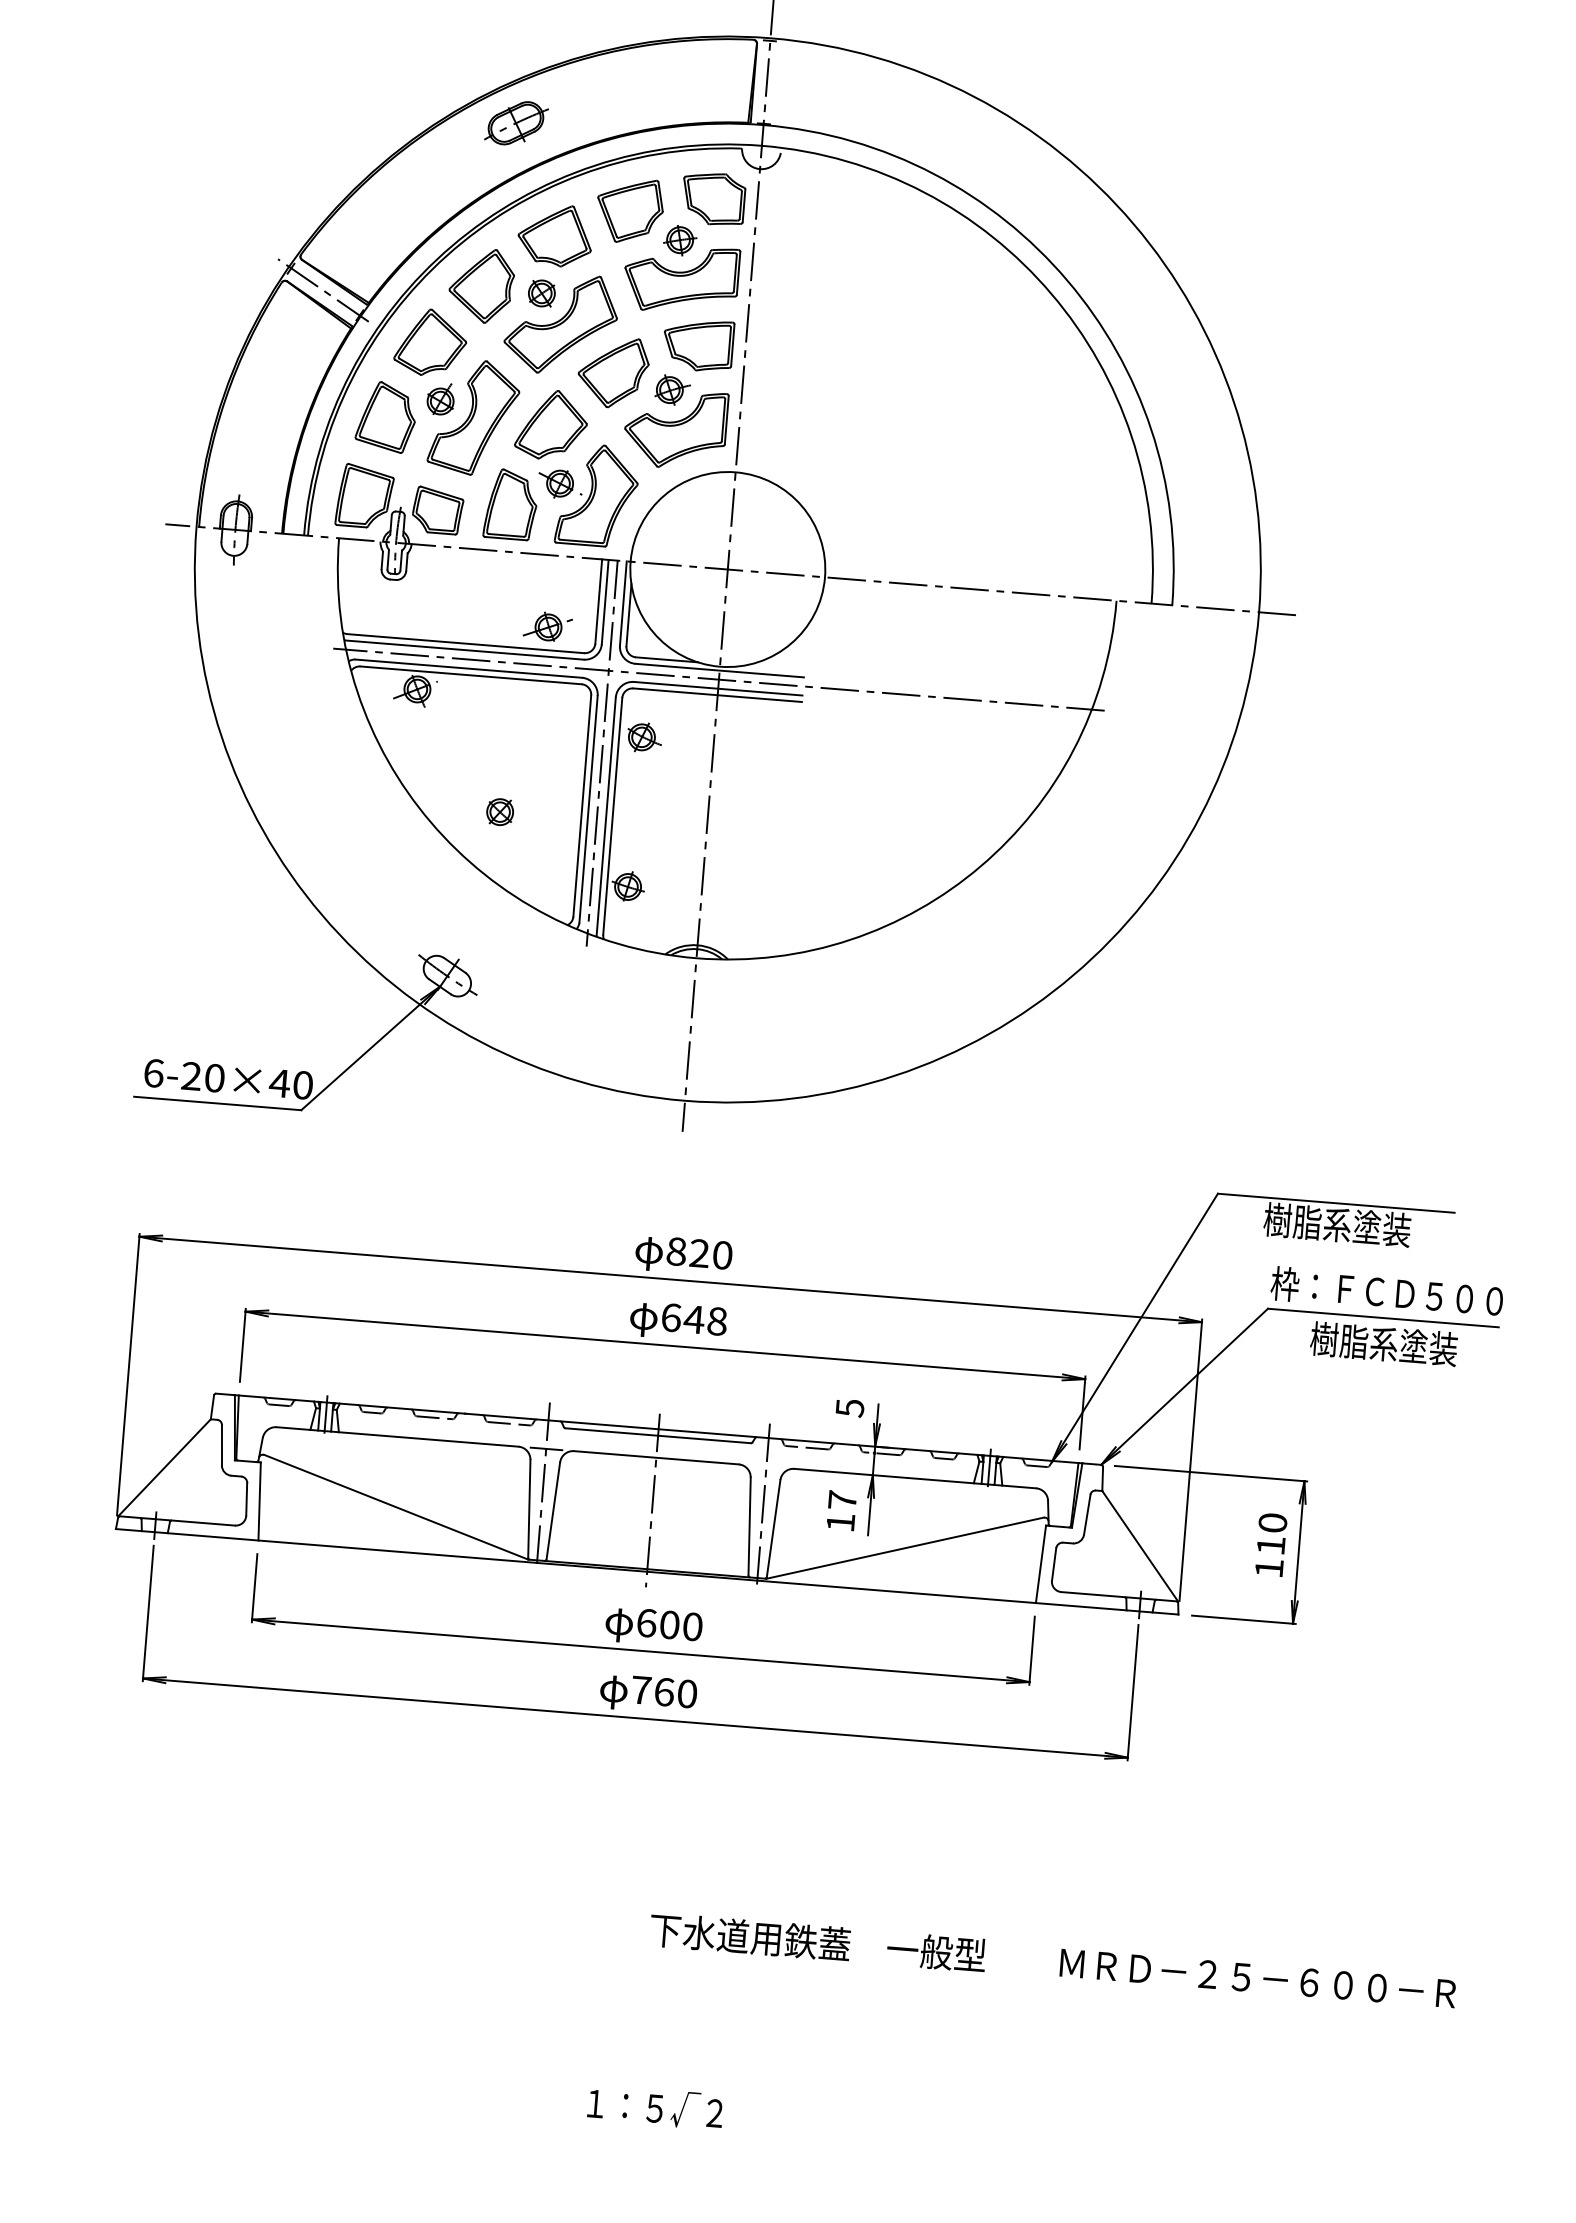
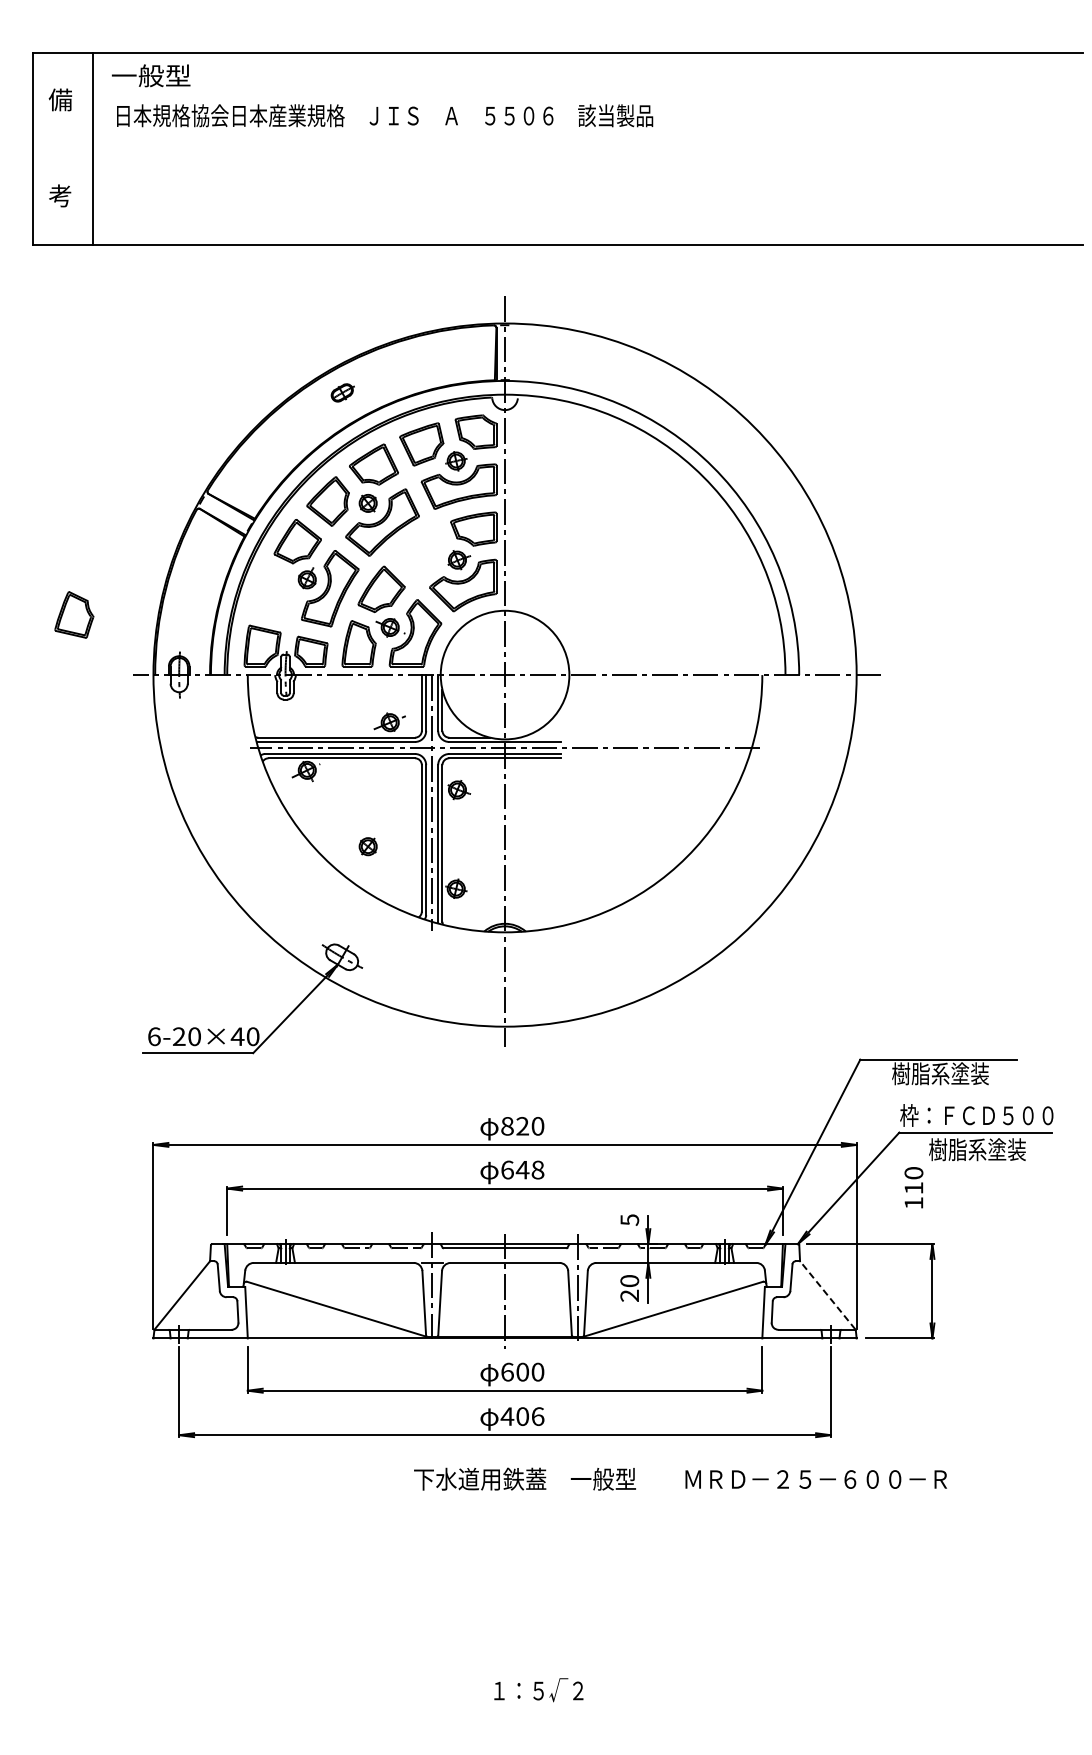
part: (516, 122) -> (342, 392), size x0.6
line: (322, 289) -> (223, 512), removed
part: (613, 372) -> (419, 551), removed
part: (386, 416) -> (74, 614), moved
text: (841, 1511) -> (629, 1288), 17 -> 20
text: (1270, 1544) -> (913, 1187), moved
line: (1139, 1546) -> (827, 1295), solid -> dashed
text: (664, 1691) -> (522, 1416), 760 -> 406
text: (1053, 1960) -> (680, 1478), moved

